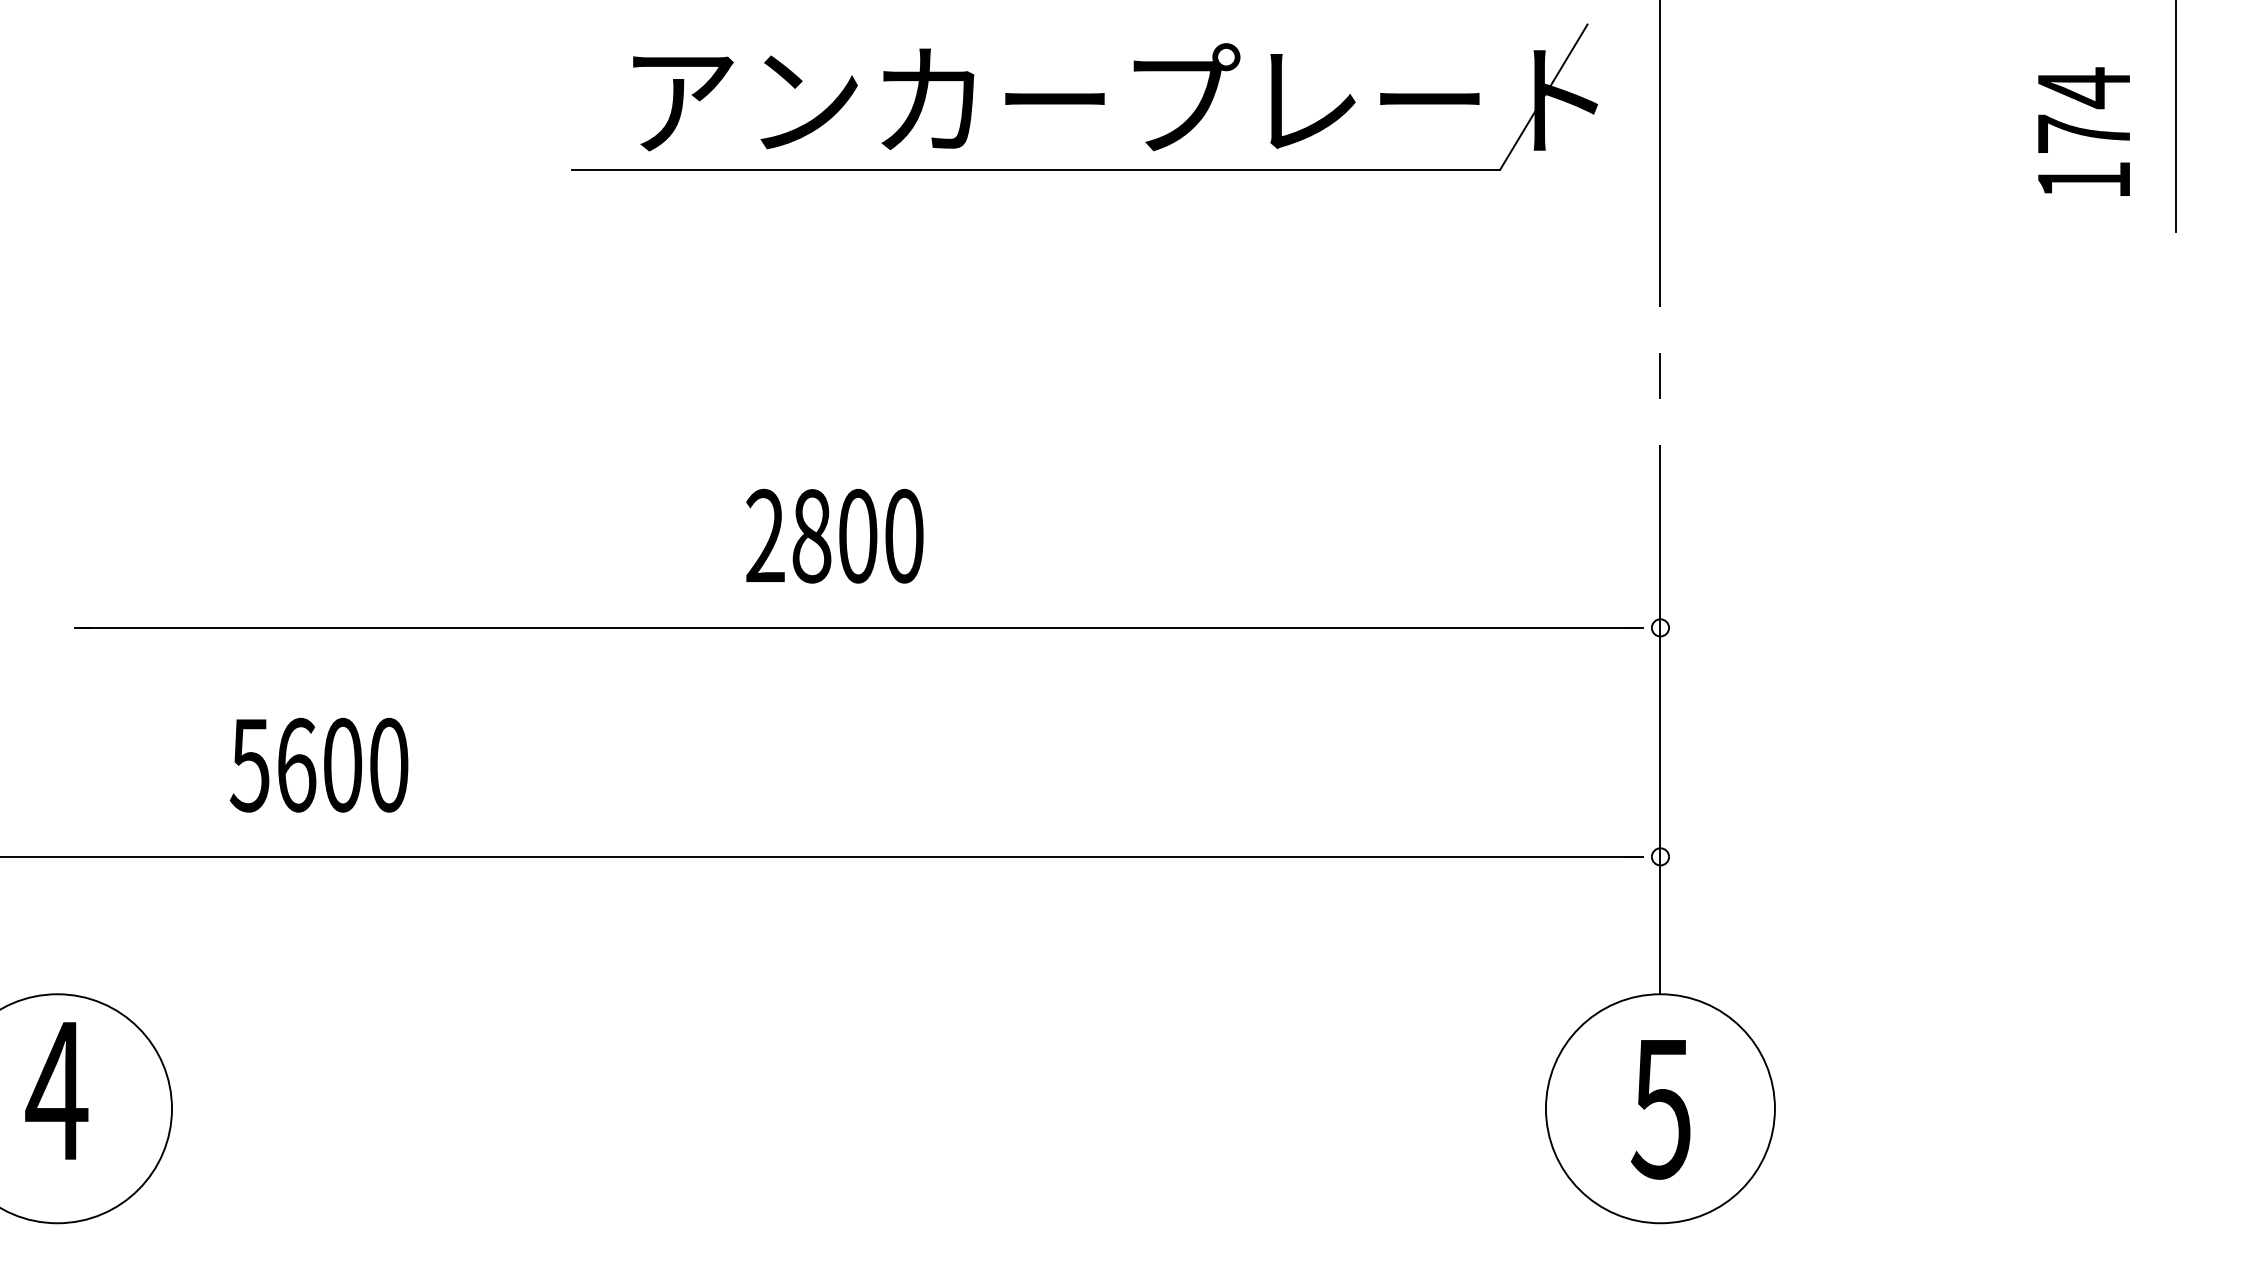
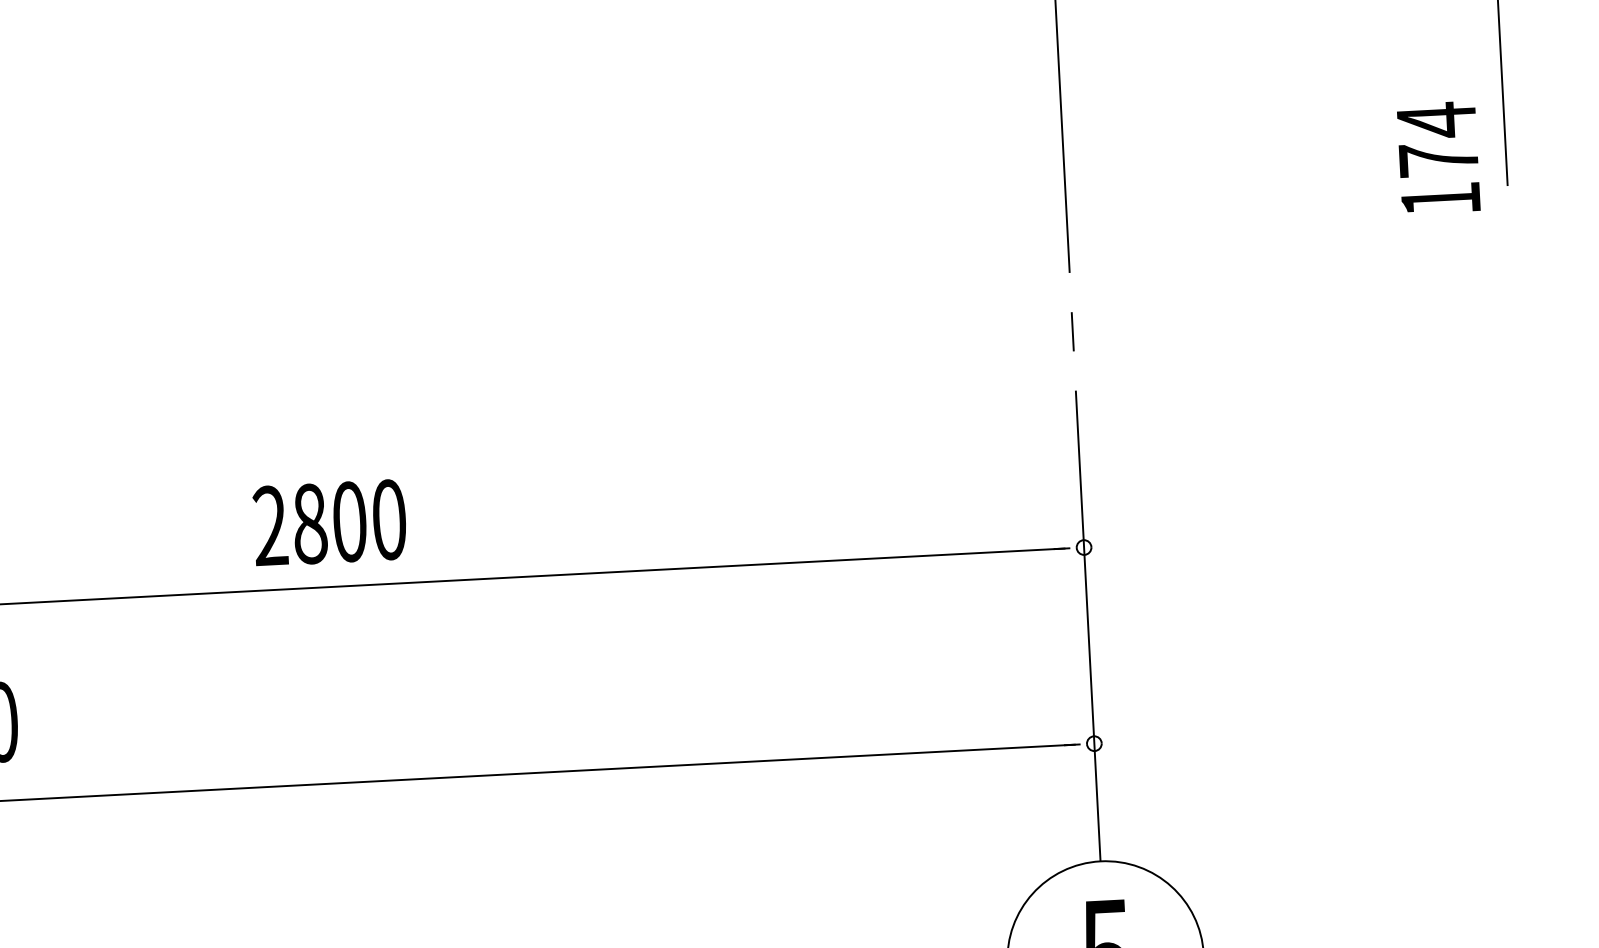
part: (1084, 96) -> (566, 118), removed
text: (2083, 131) -> (1438, 157), moved
text: (834, 535) -> (329, 522), moved

